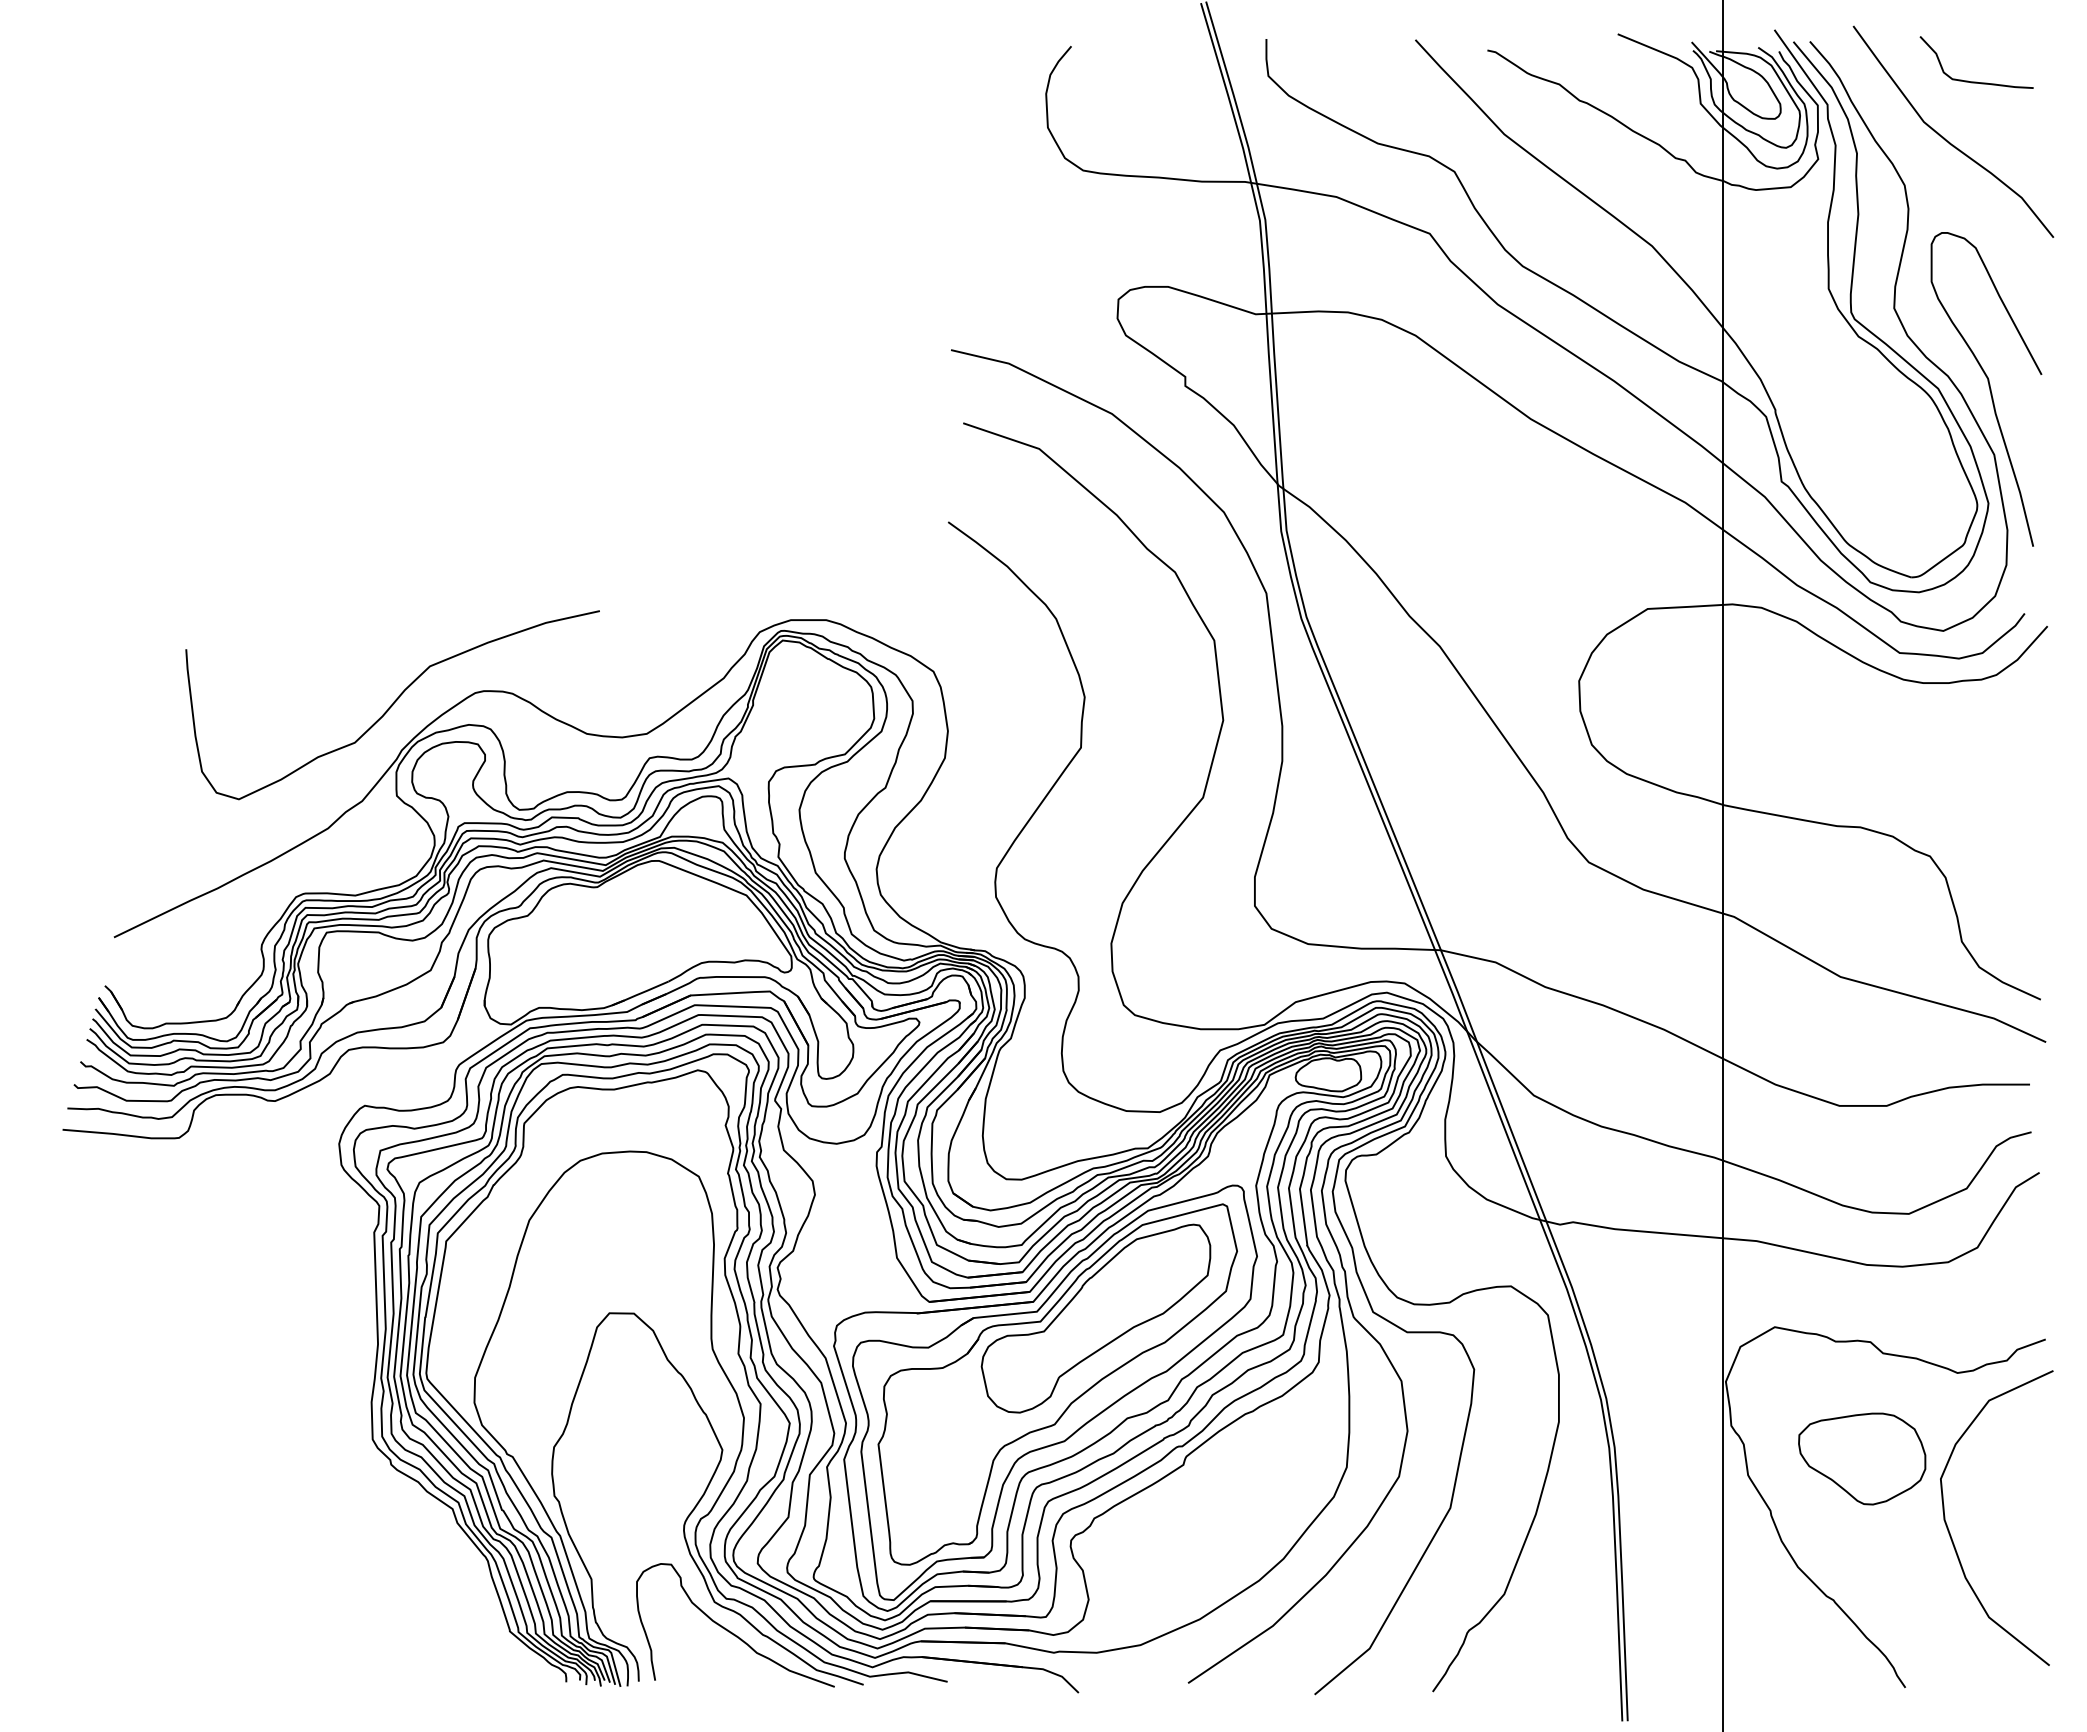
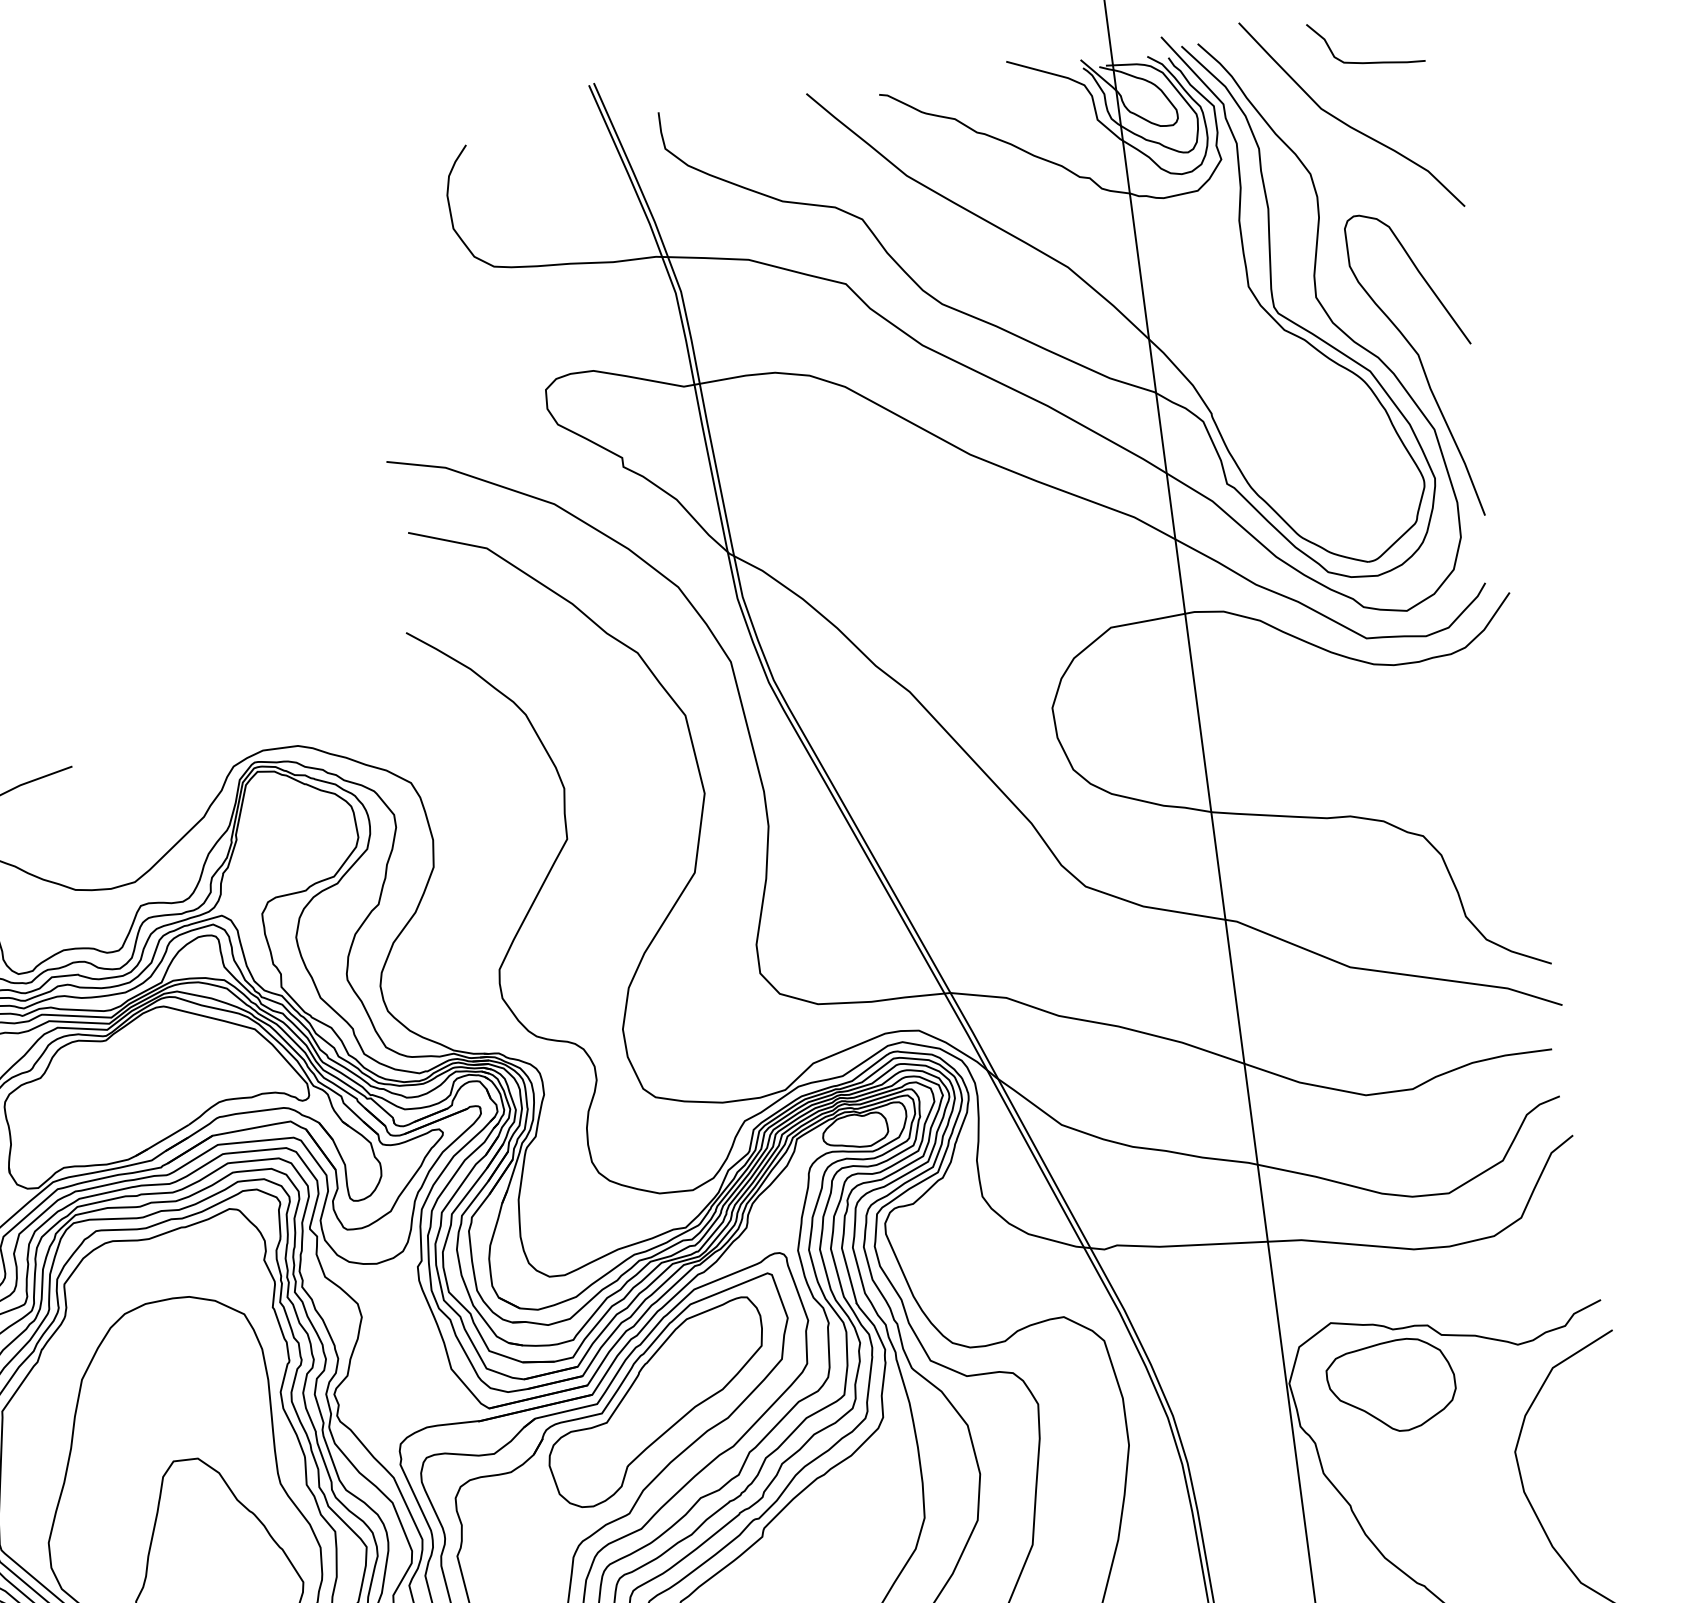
part: (1862, 1458) -> (1392, 1385), moved

